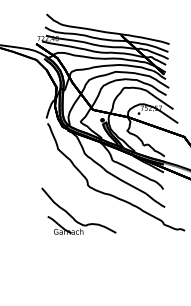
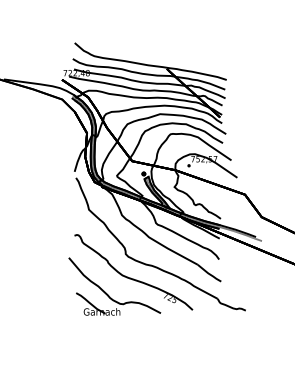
part: (94, 199) -> (133, 272), added

